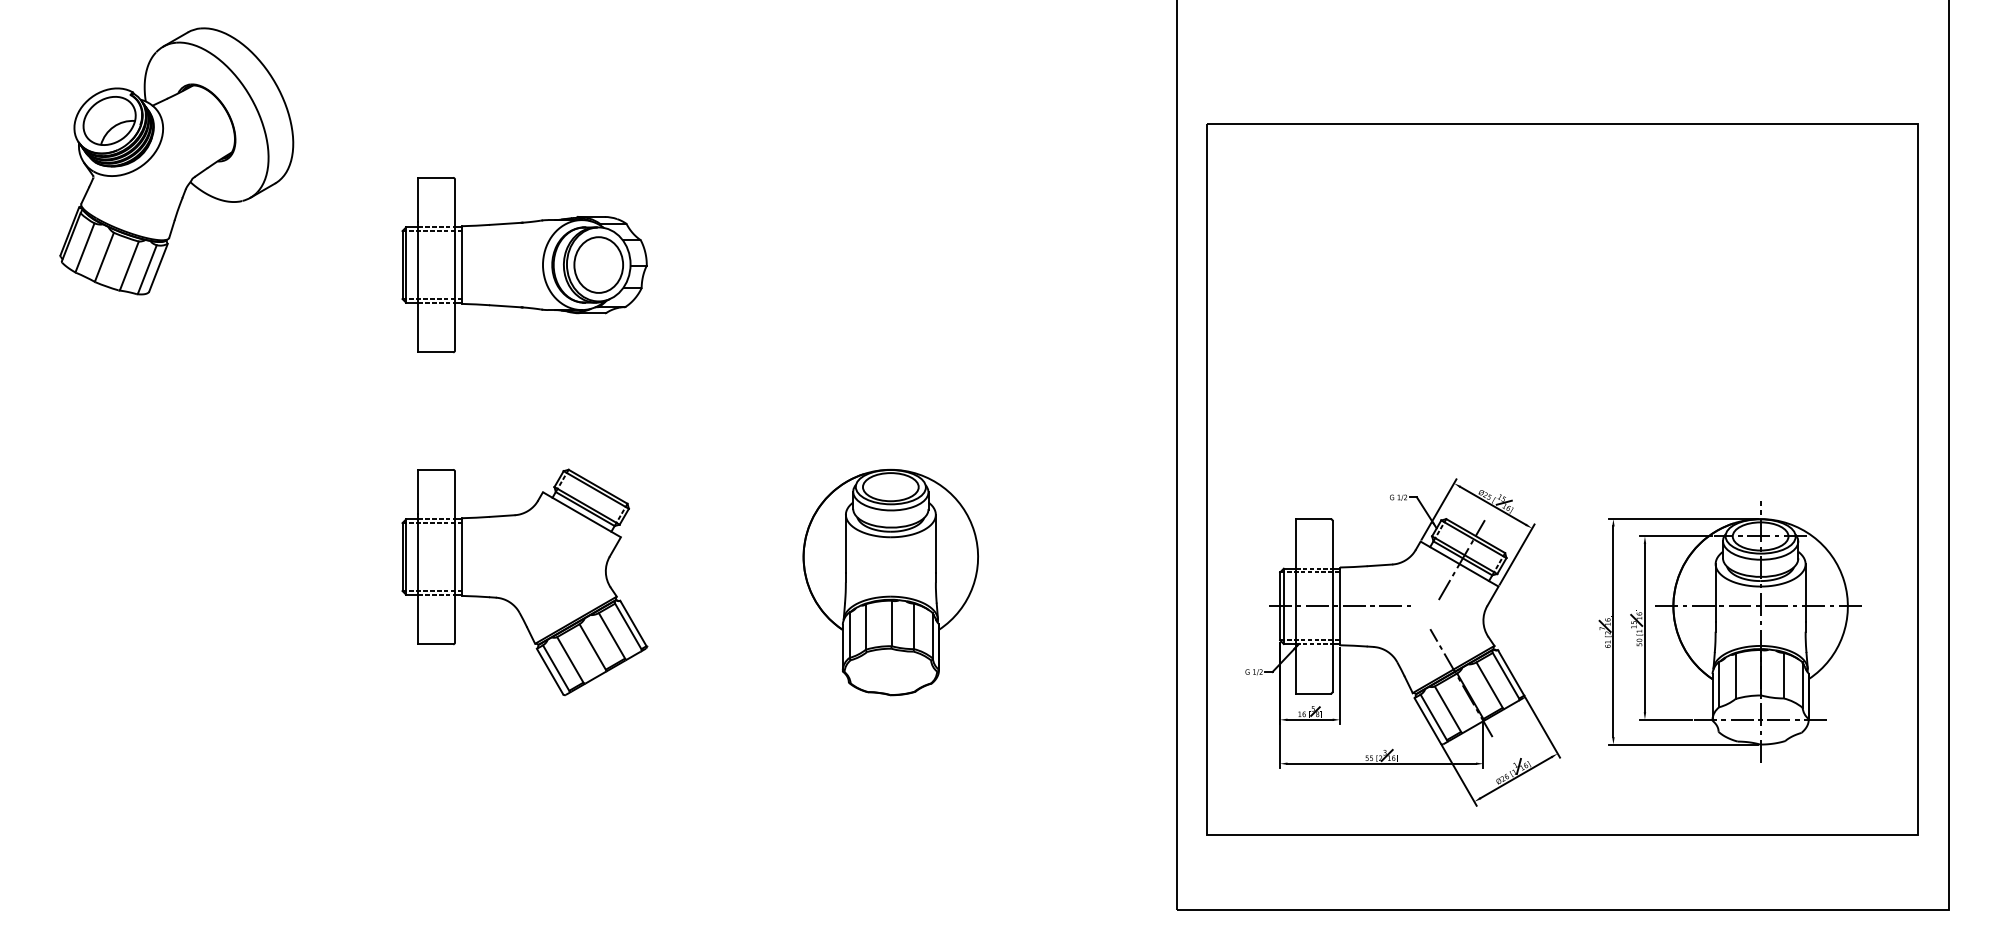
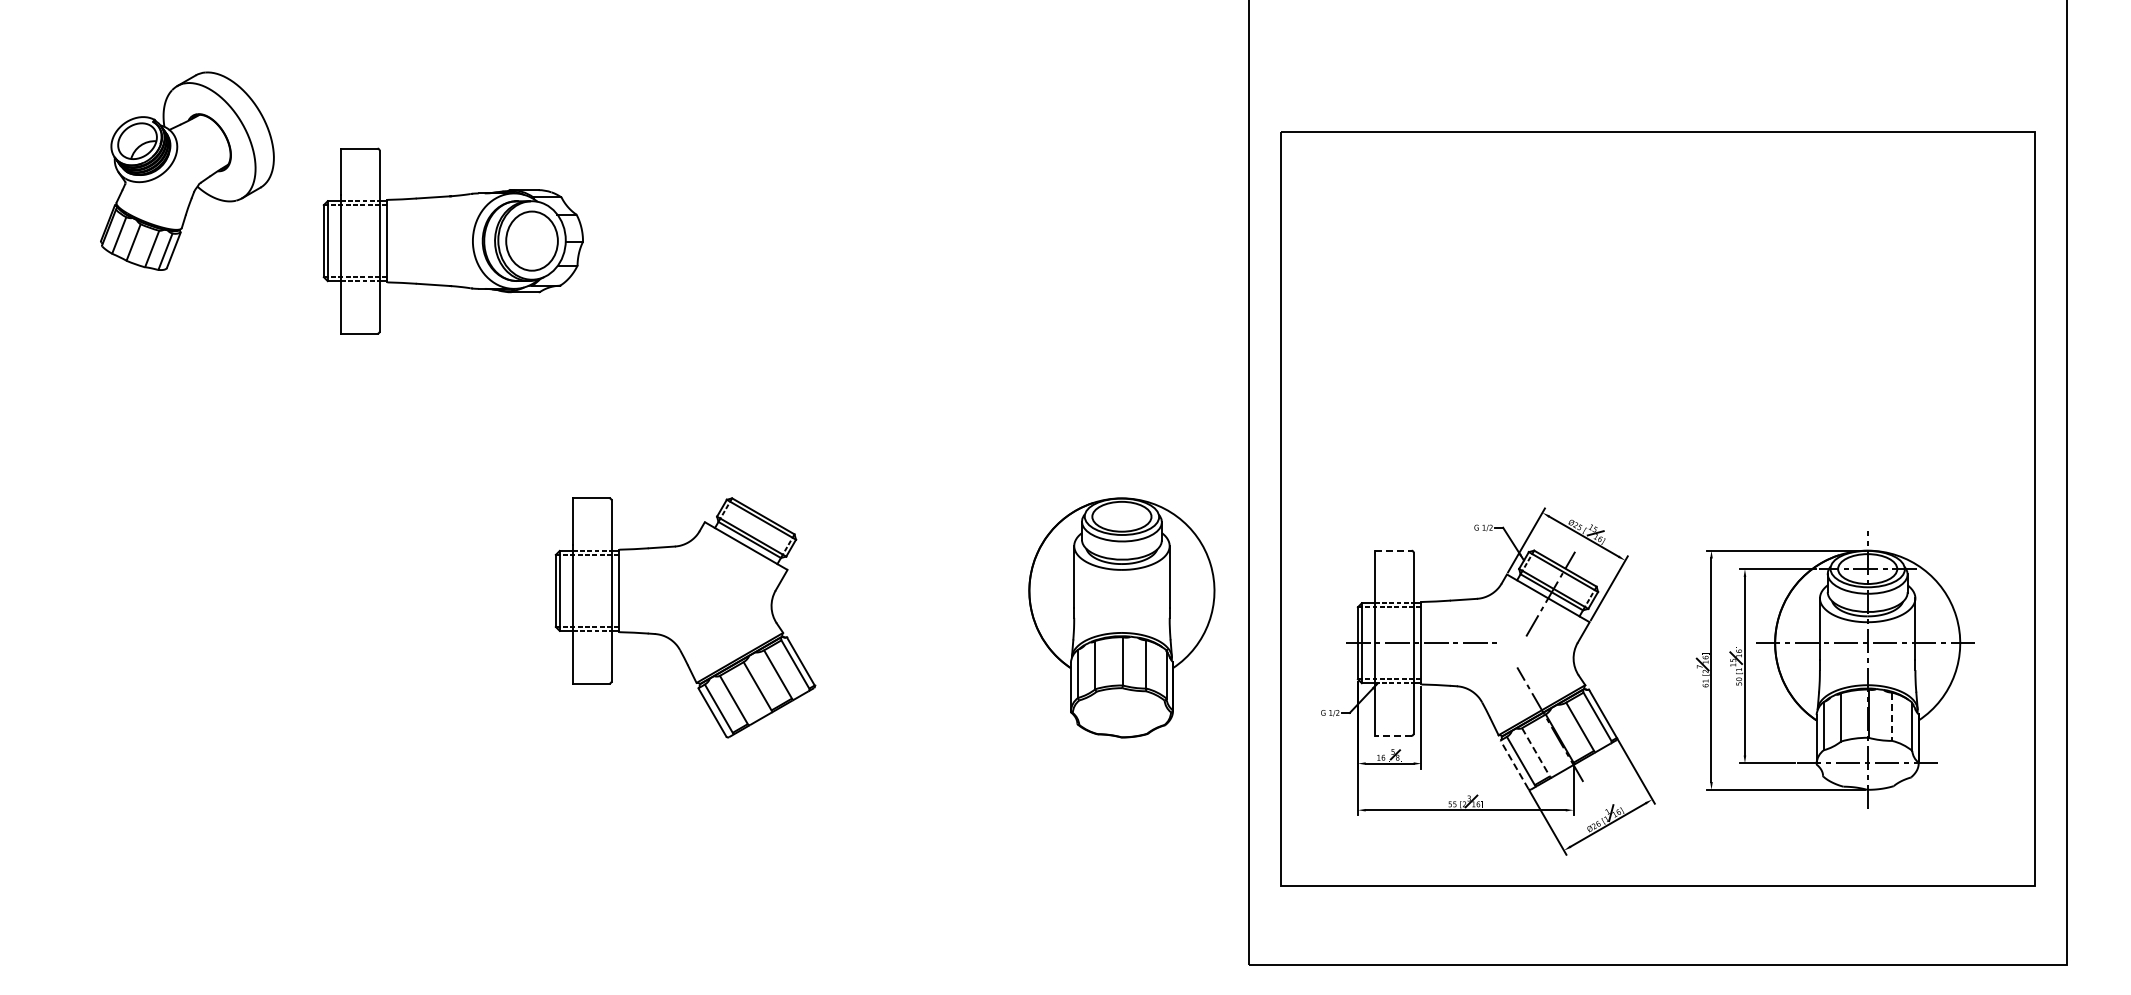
part: (176, 161) -> (187, 171), size x0.7
part: (523, 264) -> (452, 240), moved
line: (1313, 518) -> (1393, 550), solid -> dashed
part: (524, 582) -> (685, 617), moved
part: (890, 582) -> (1121, 617), moved
line: (1784, 676) -> (1892, 717), solid -> dashed
line: (1313, 693) -> (1393, 735), solid -> dashed
line: (1447, 709) -> (1535, 752), solid -> dashed
line: (1427, 720) -> (1514, 764), solid -> dashed

